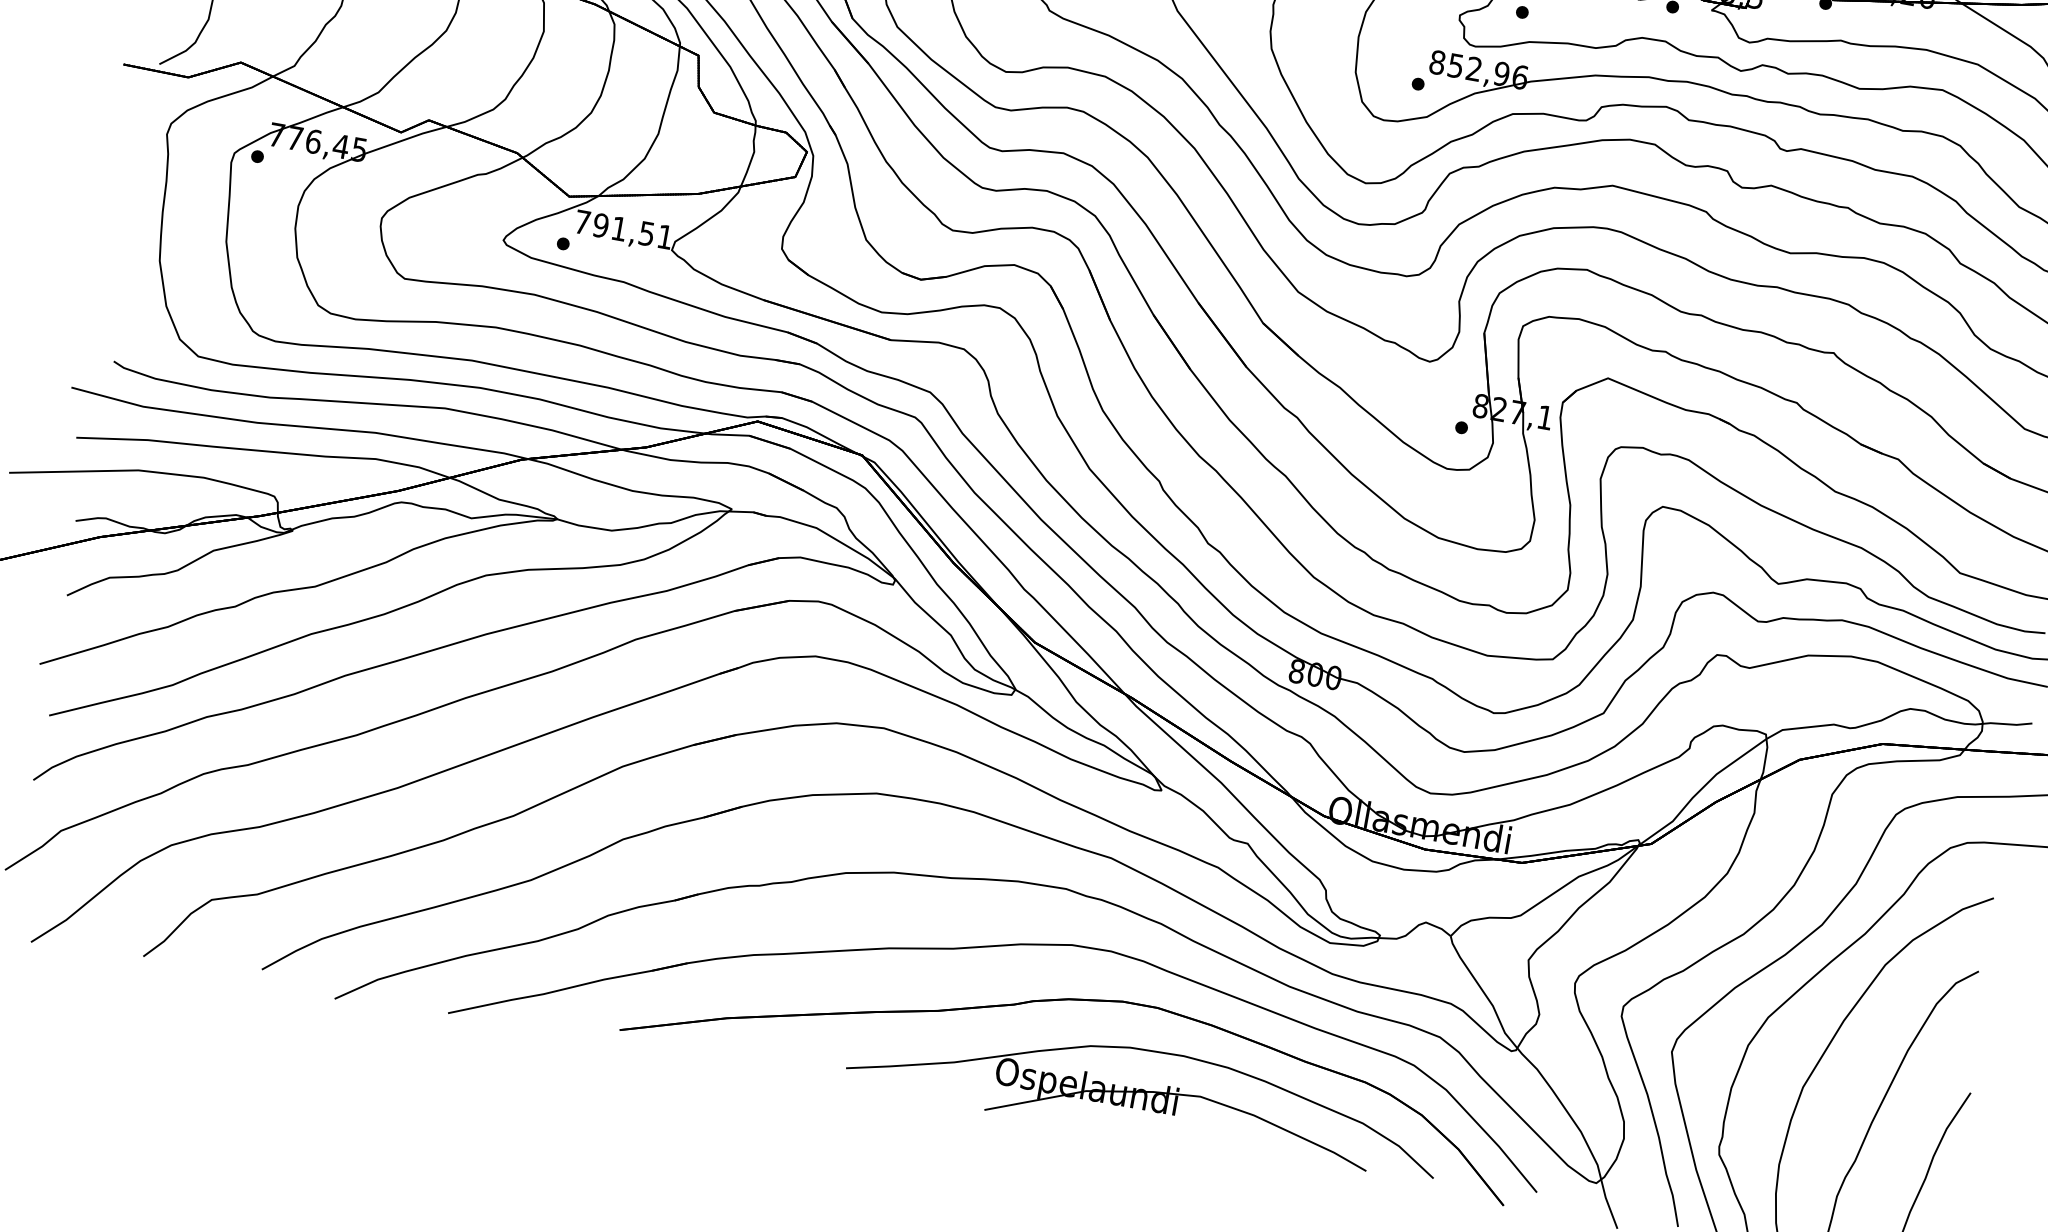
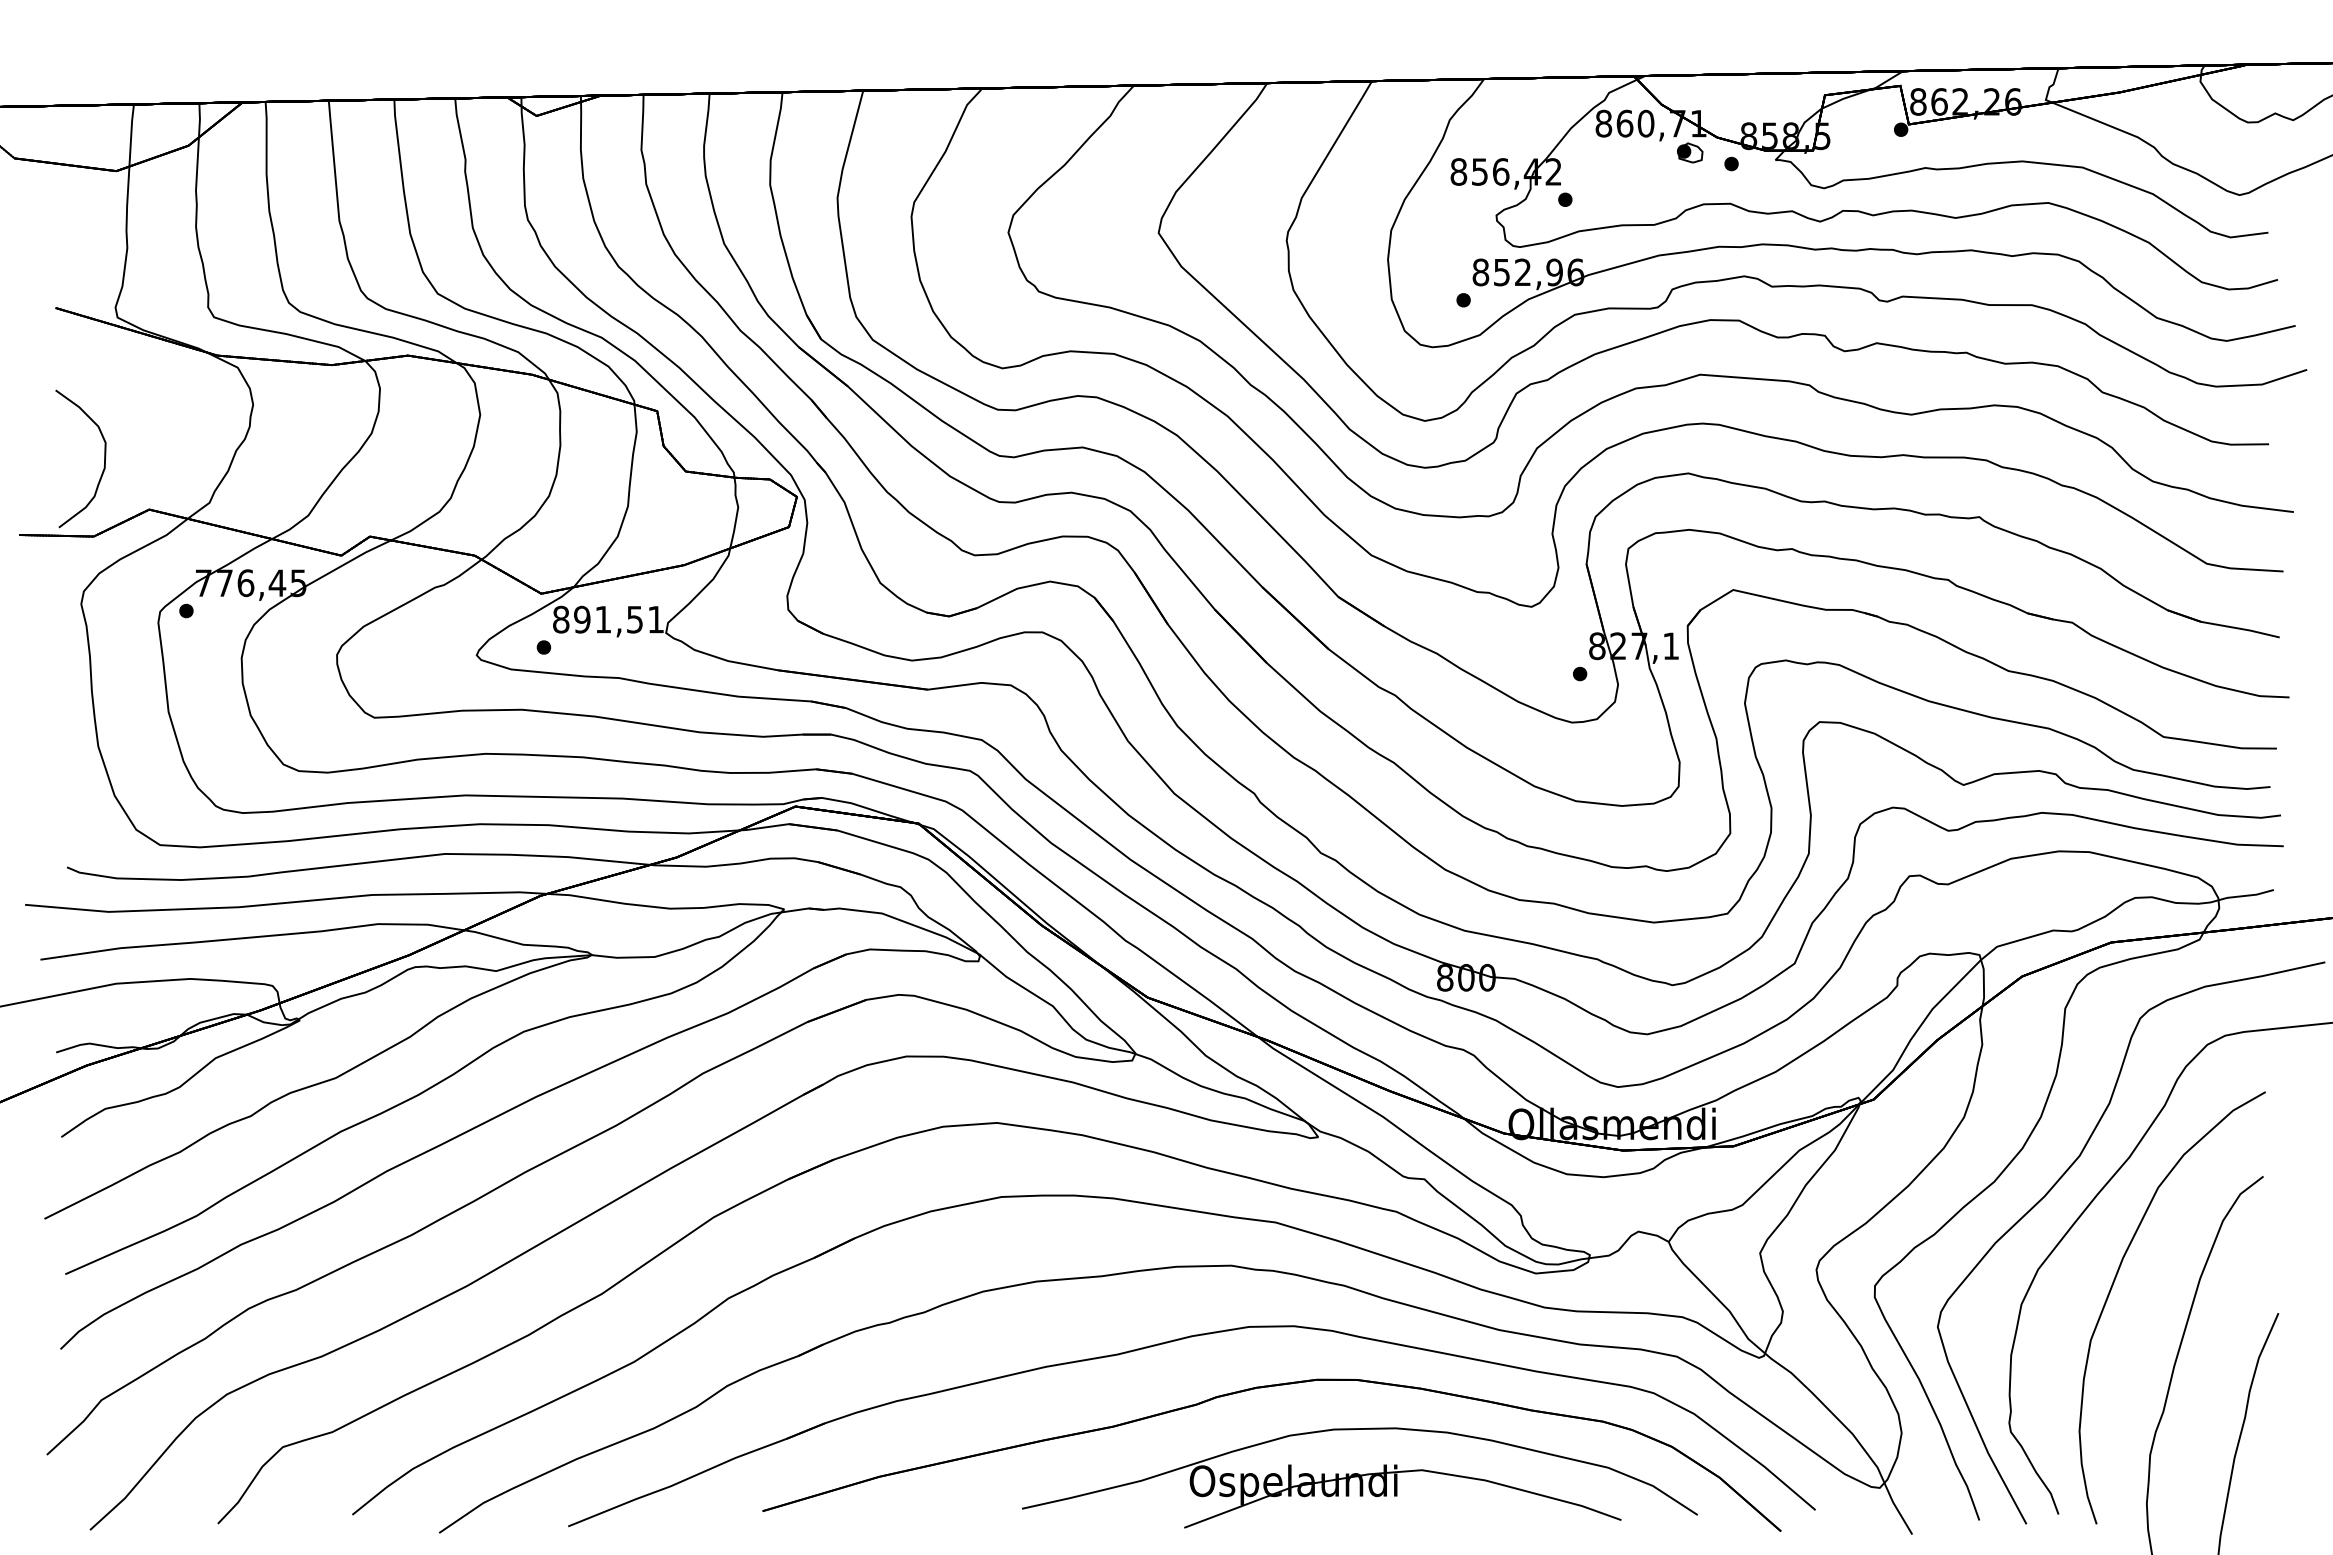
text: (582, 222) -> (561, 619), 791,51 -> 891,51

